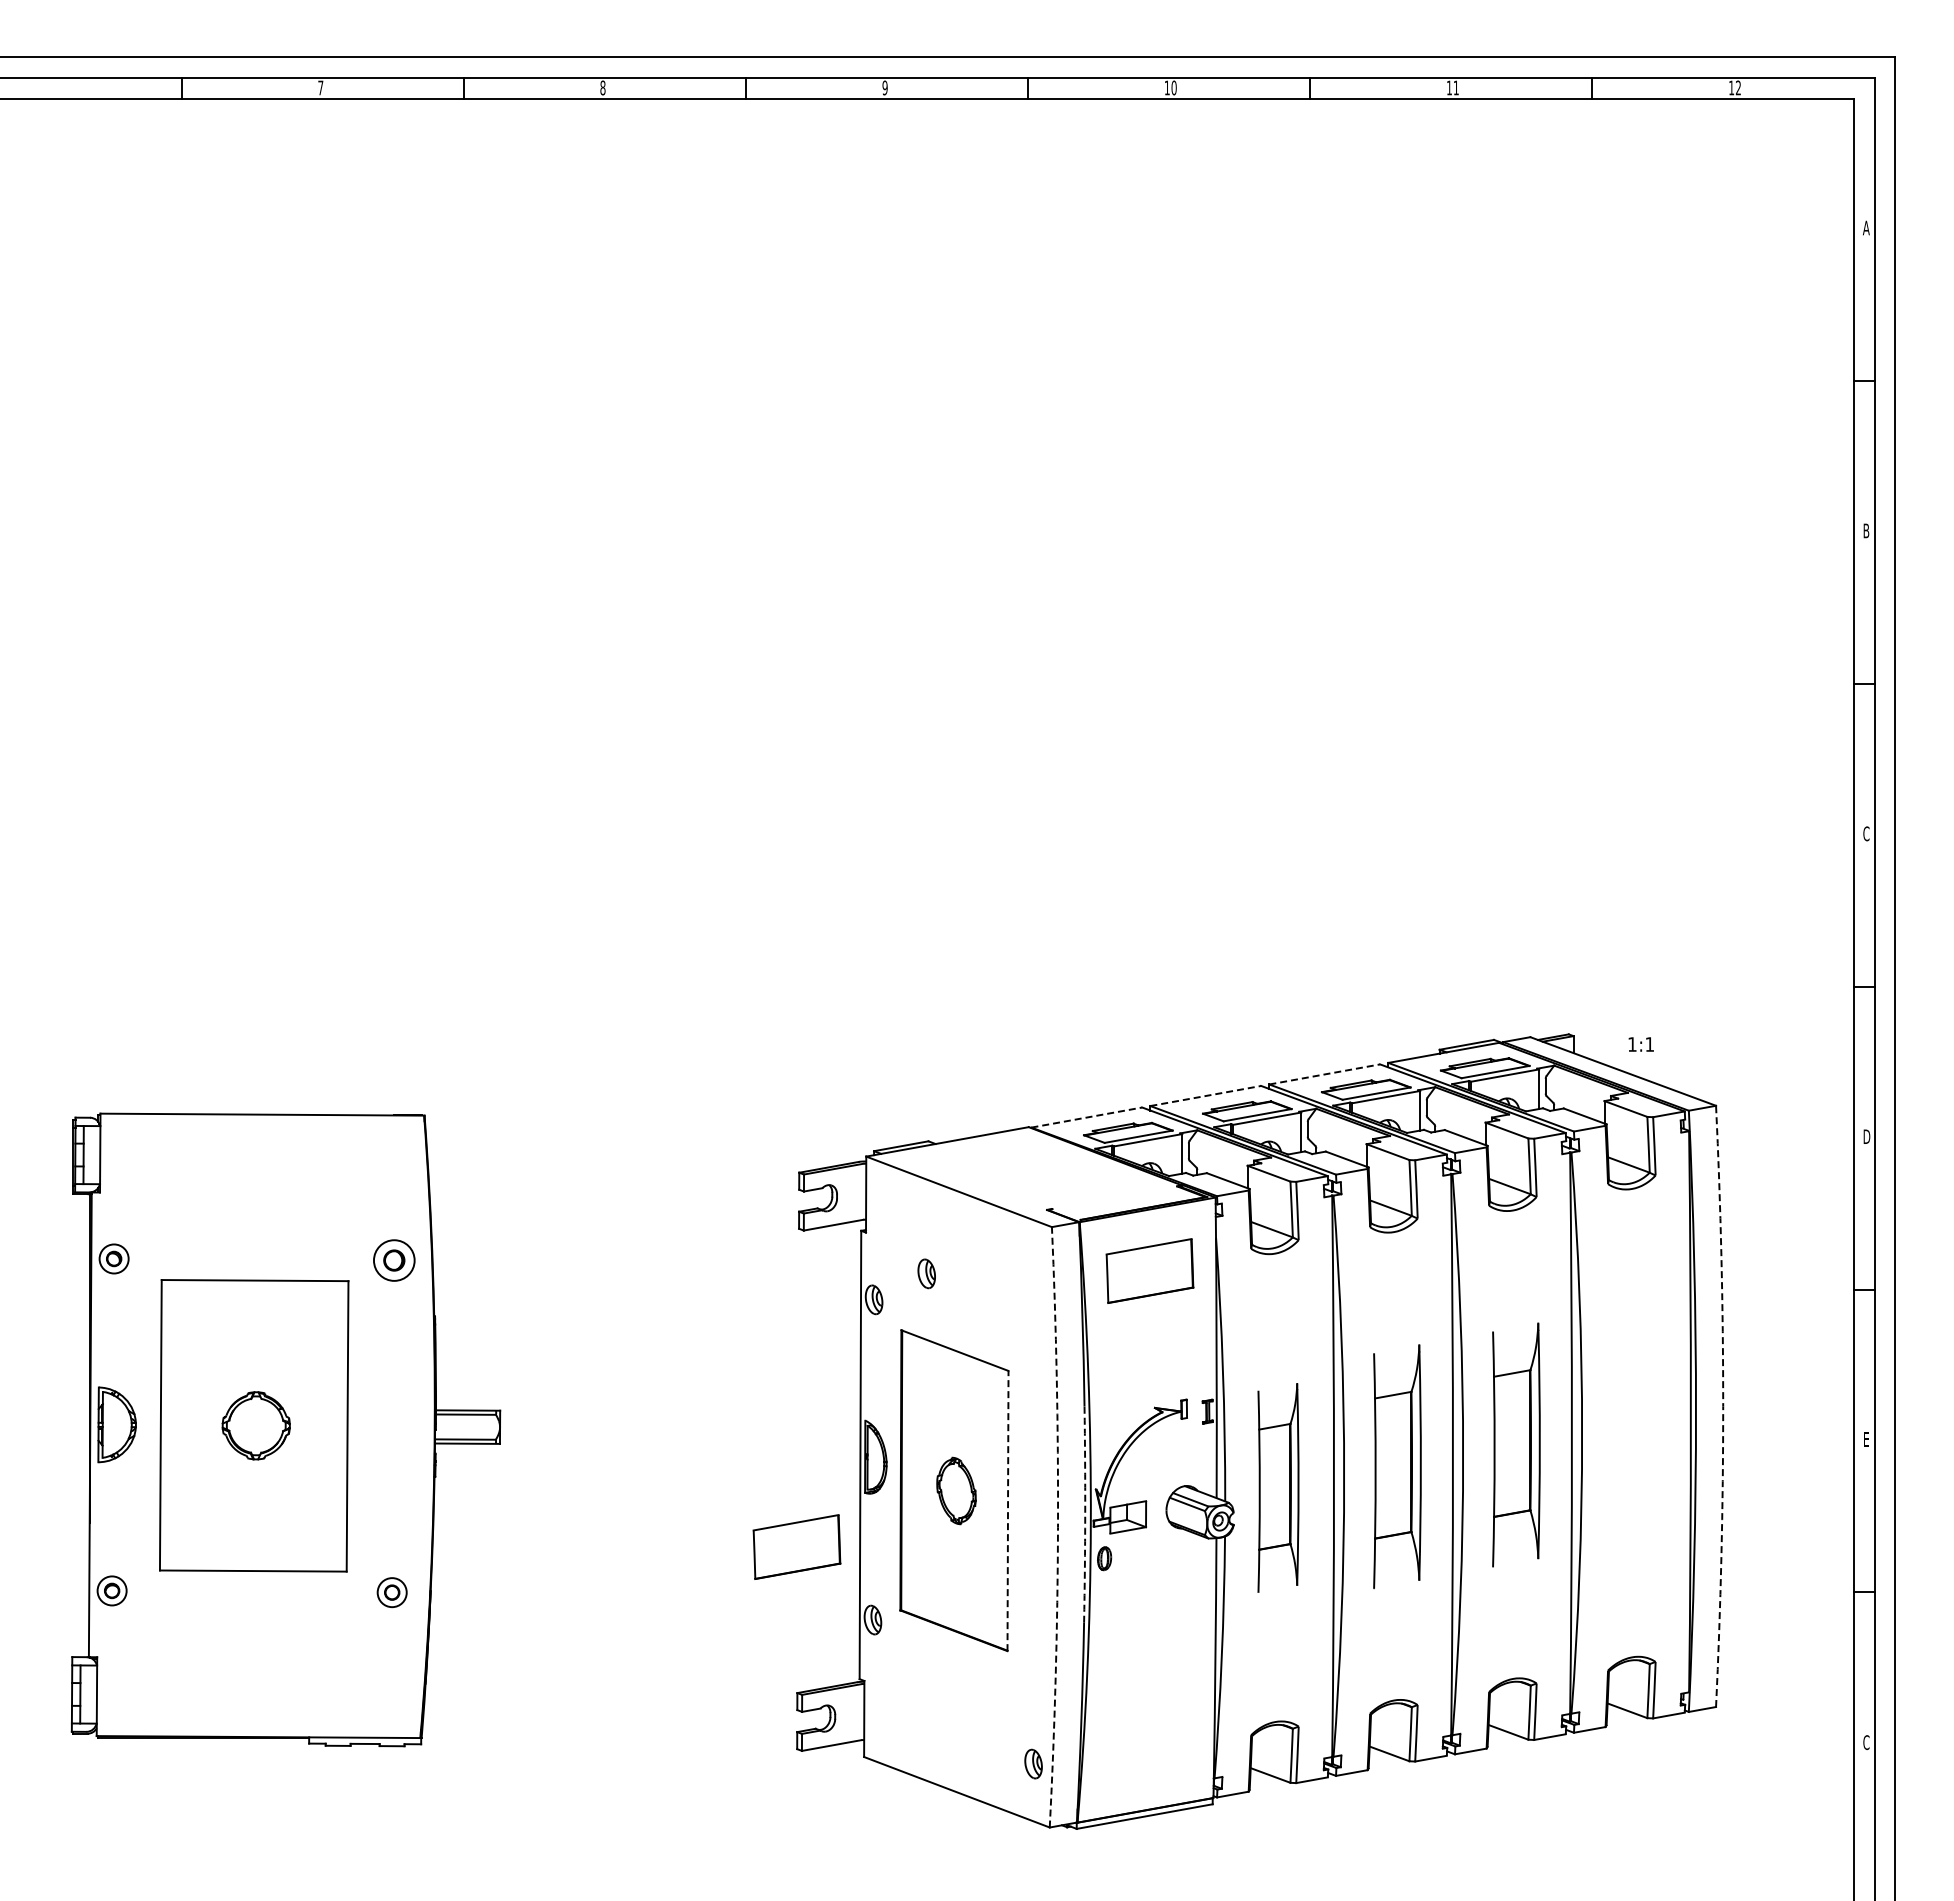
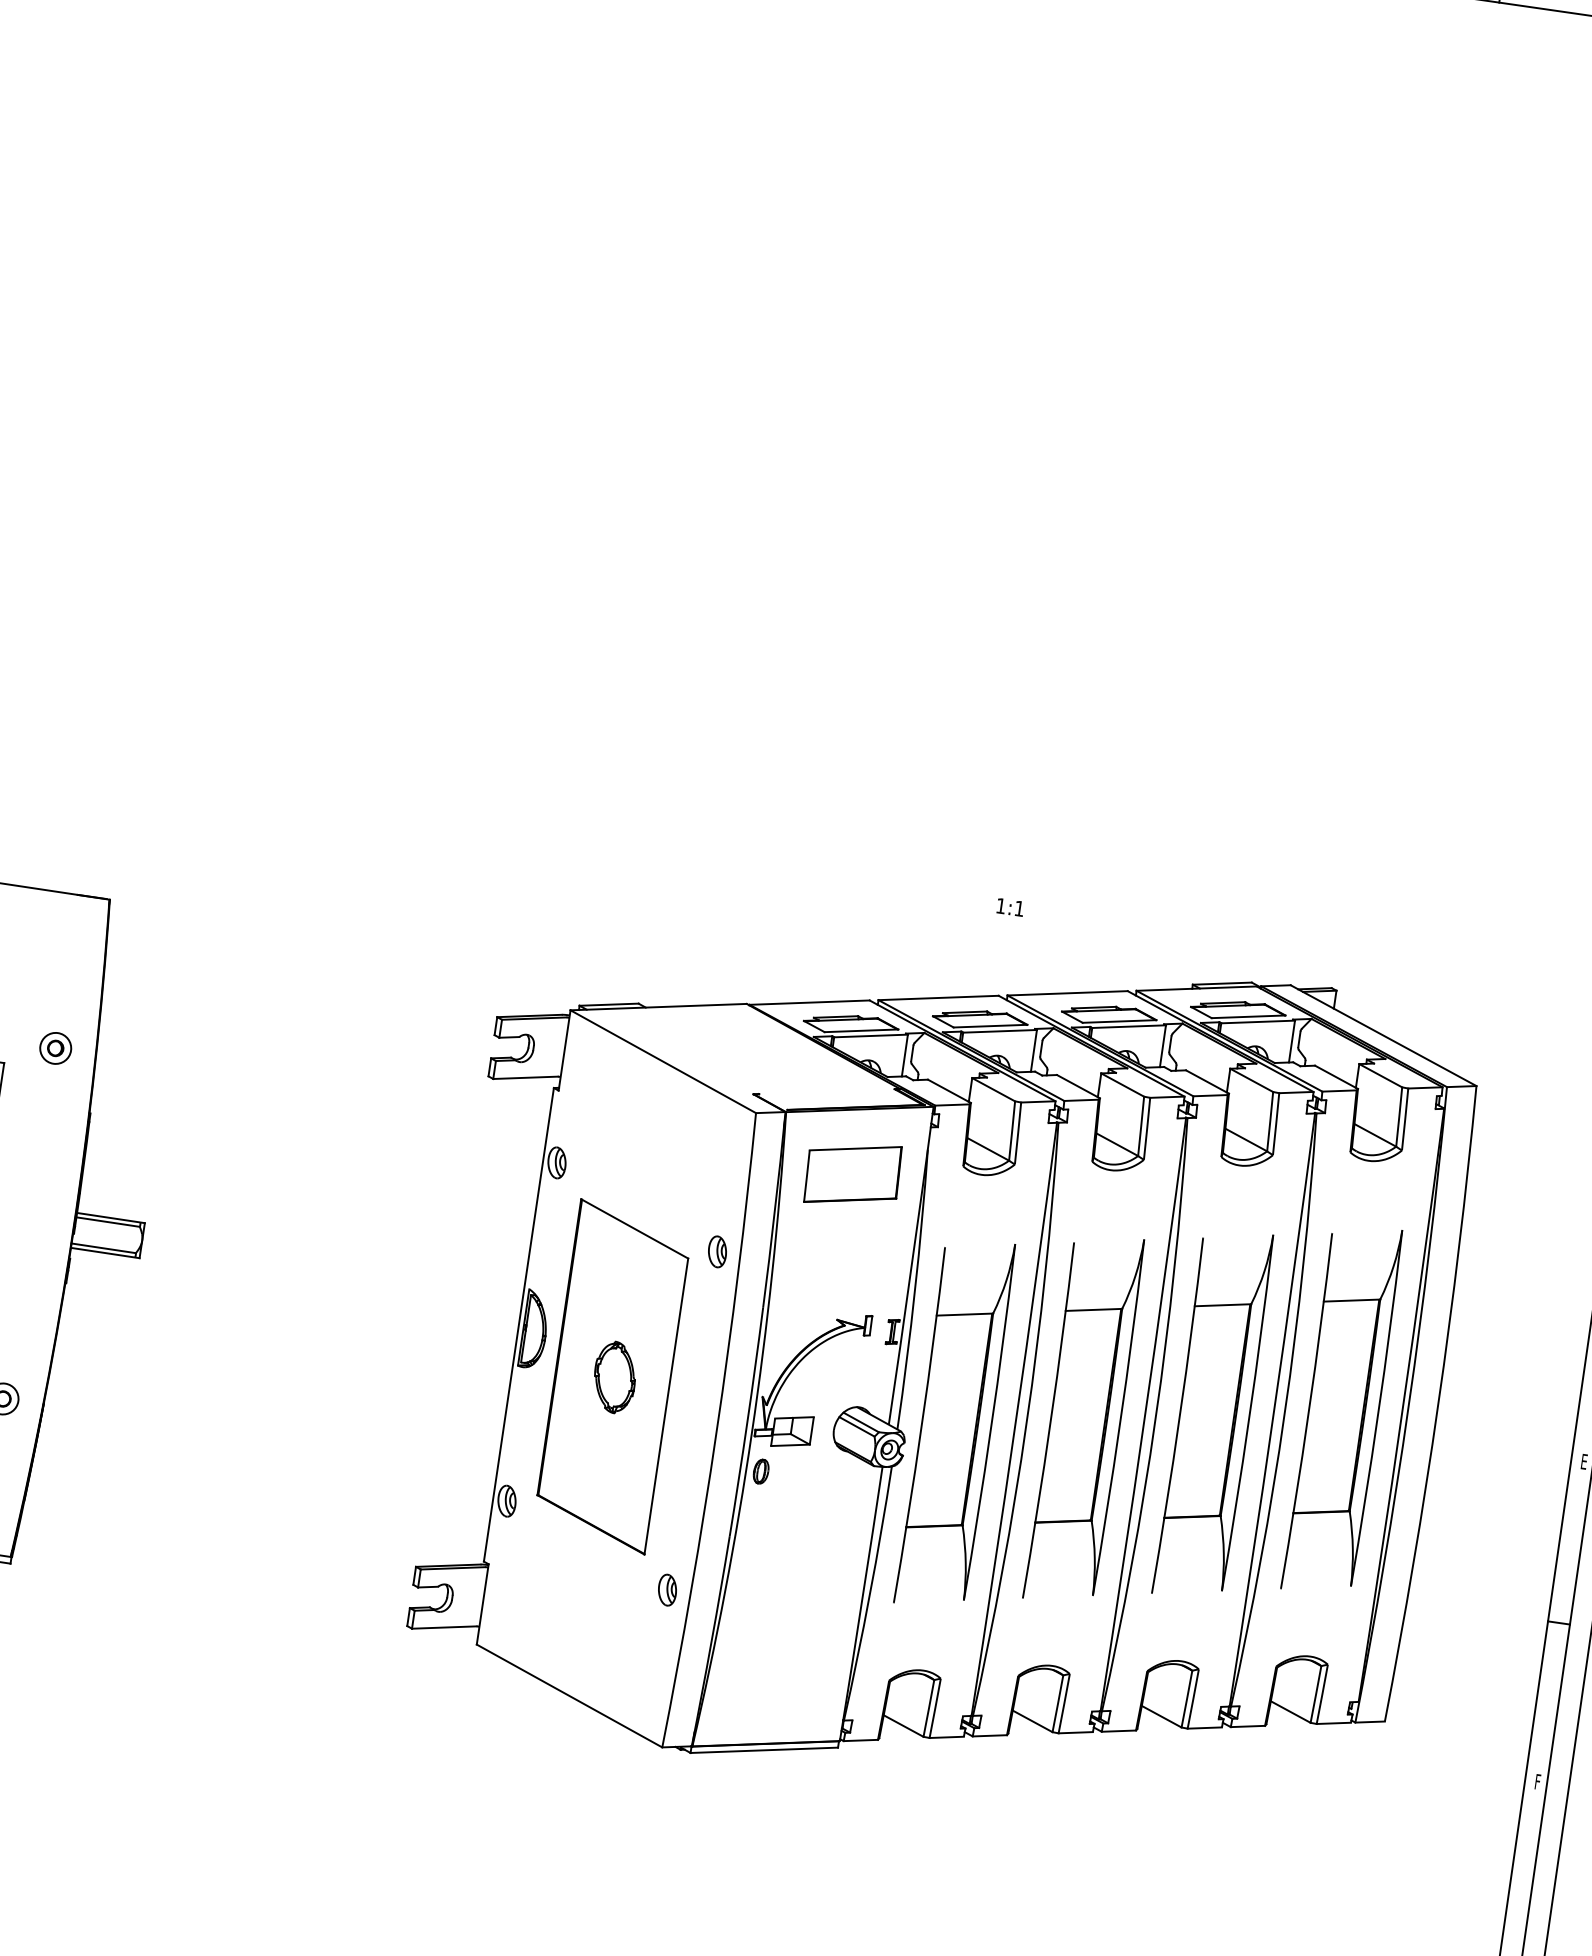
text: (1640, 1044) -> (1009, 907), moved
line: (1325, 1074) -> (1068, 993), dashed -> solid
line: (1206, 1095) -> (939, 997), dashed -> solid
line: (1087, 1117) -> (810, 1002), dashed -> solid
part: (393, 1260) -> (54, 1048), size x0.71
part: (926, 1273) -> (717, 1251), moved
arc: (1723, 1406) -> (1438, 1405), dashed -> solid
part: (1635, 1423) -> (1342, 1409), added
part: (1516, 1444) -> (1213, 1413), size x1.43
part: (1397, 1466) -> (1084, 1418), size x1.43
part: (1278, 1487) -> (955, 1422), size x1.67
line: (1008, 1510) -> (666, 1406), dashed -> solid
arc: (1085, 1514) -> (747, 1421), dashed -> solid
arc: (1058, 1527) -> (717, 1431), dashed -> solid
part: (796, 1546) -> (437, 1411), removed
text: (1866, 1742) -> (1538, 1781), C -> F
part: (1033, 1763) -> (667, 1589), moved

